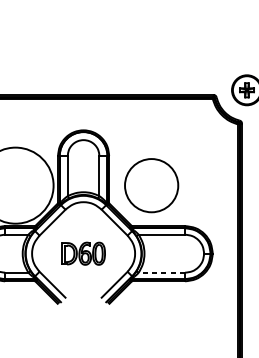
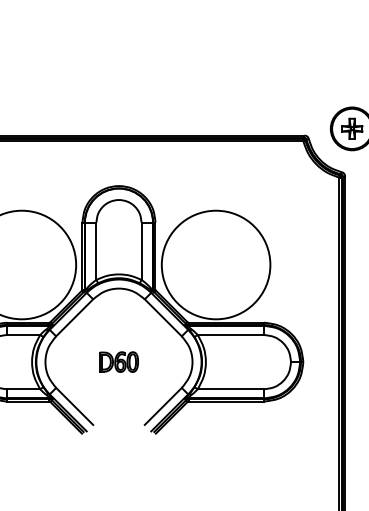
circle: (151, 185) -> (215, 264), size x1.43
part: (83, 253) -> (118, 361), size x0.62
line: (161, 272) -> (230, 389), dashed -> solid

